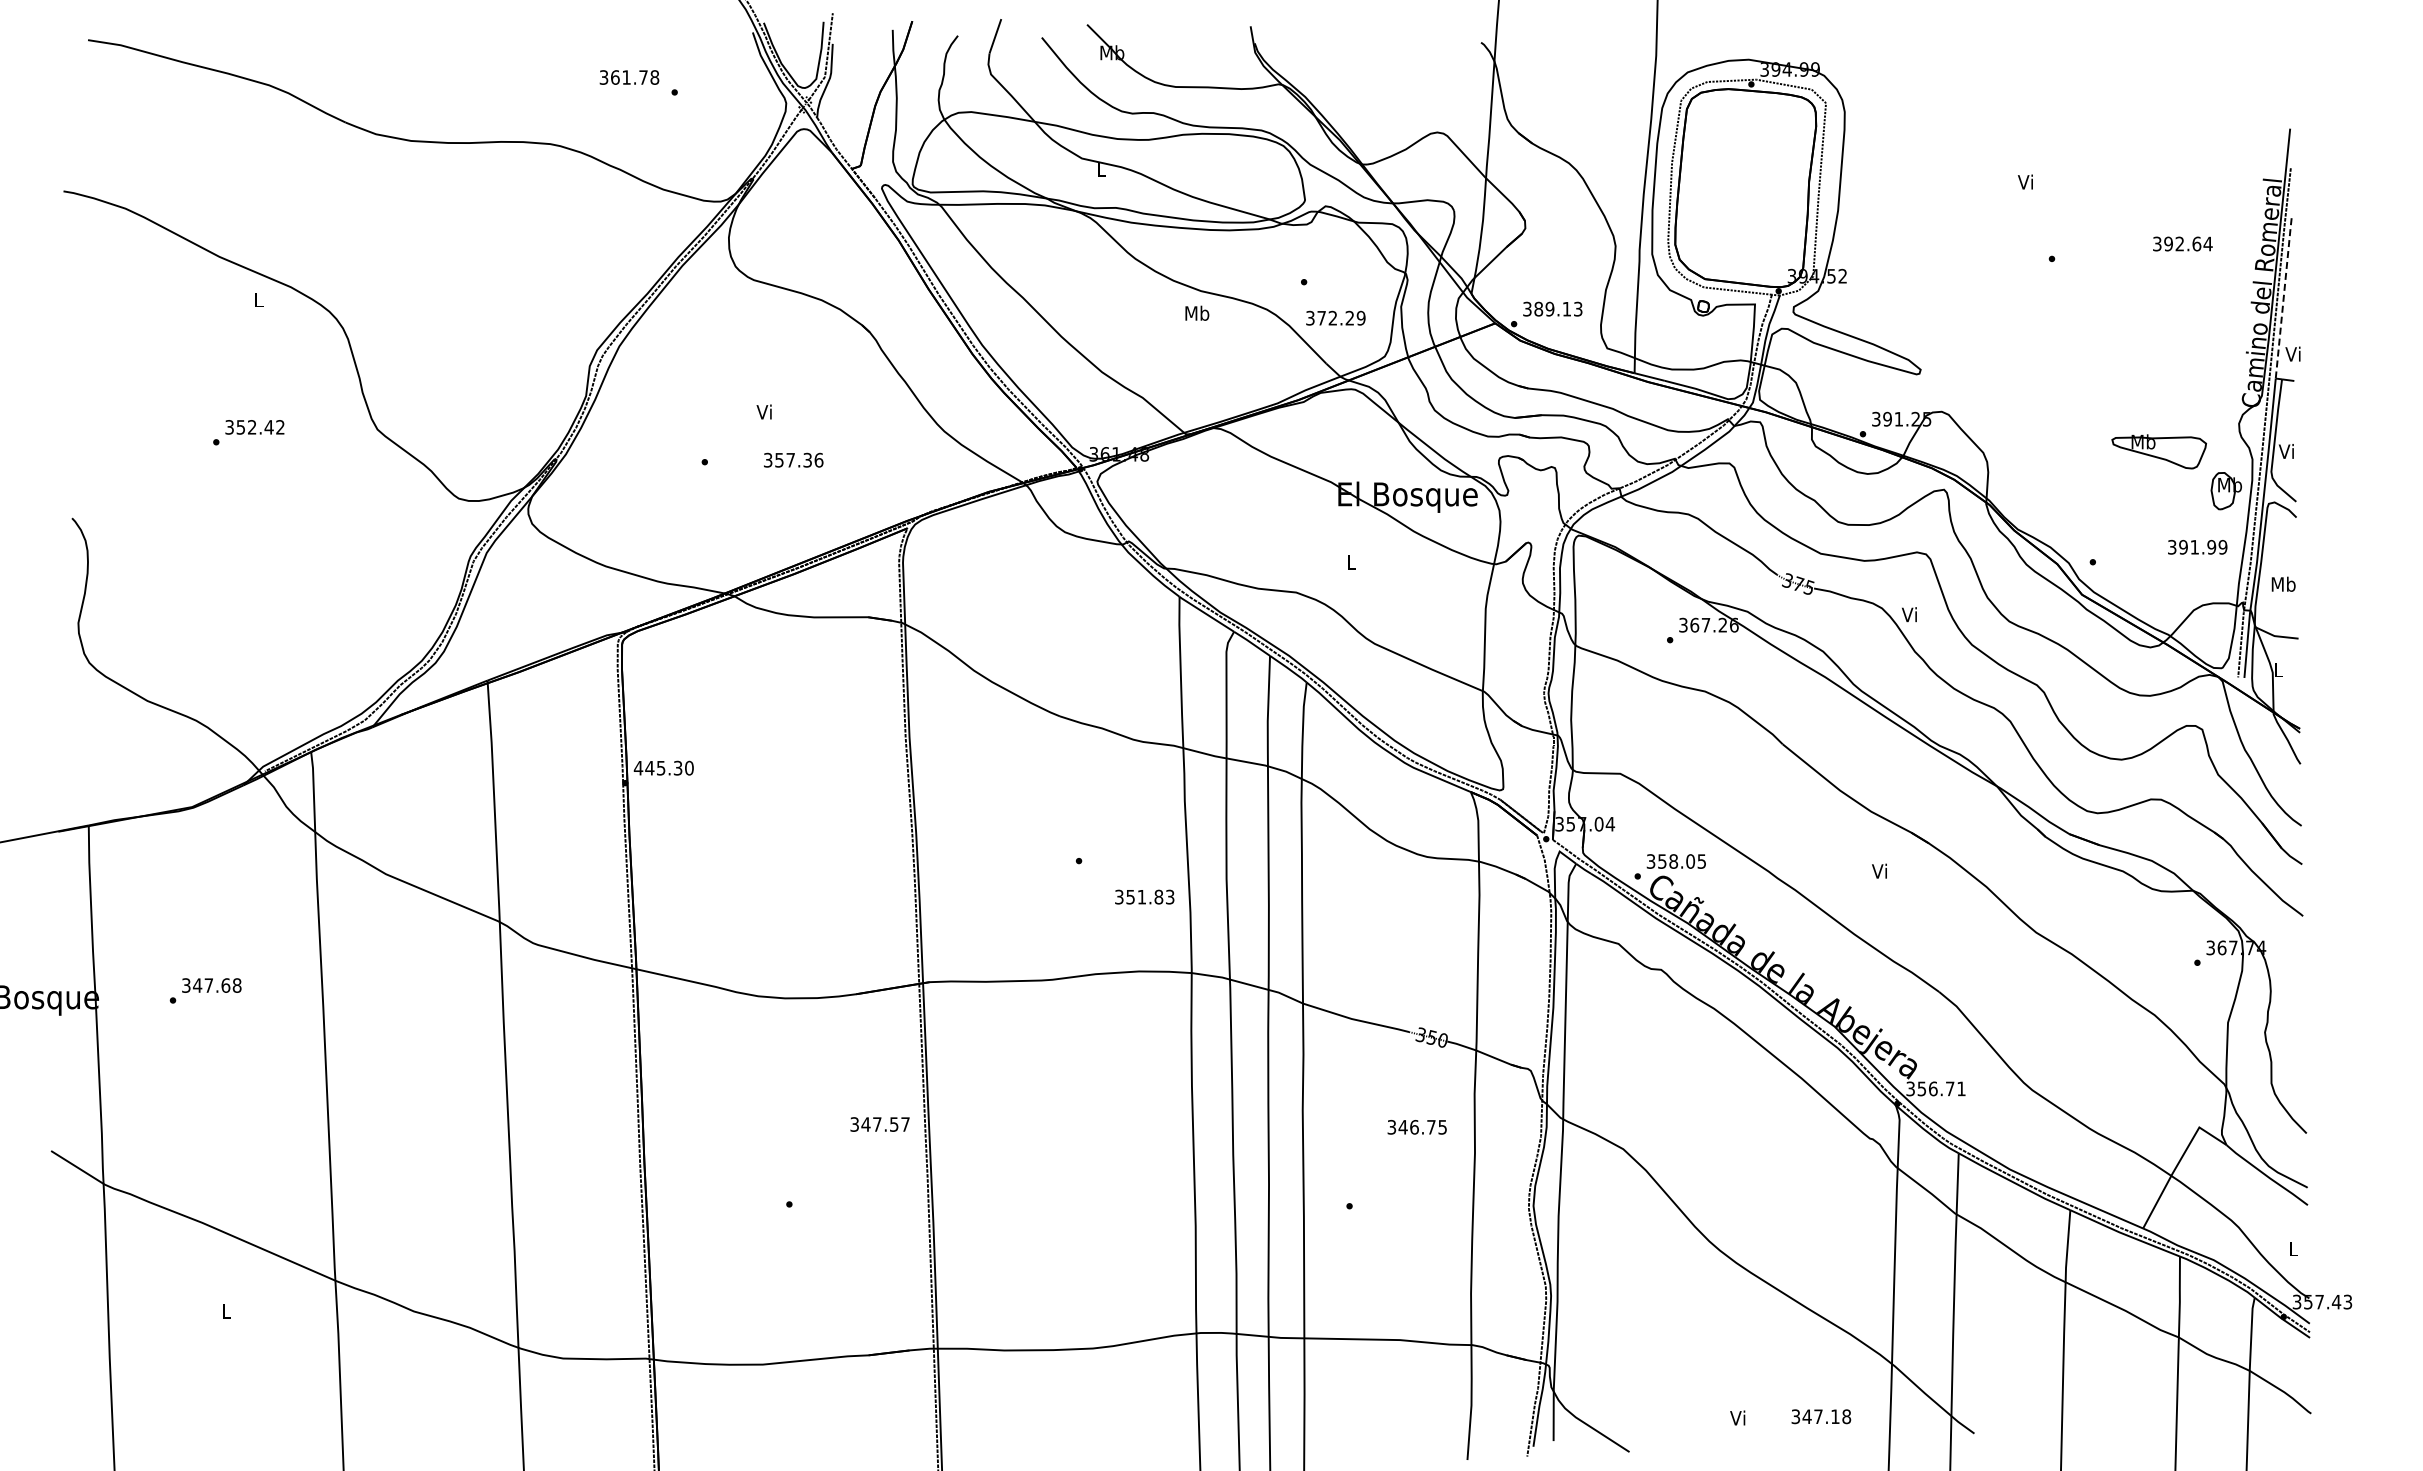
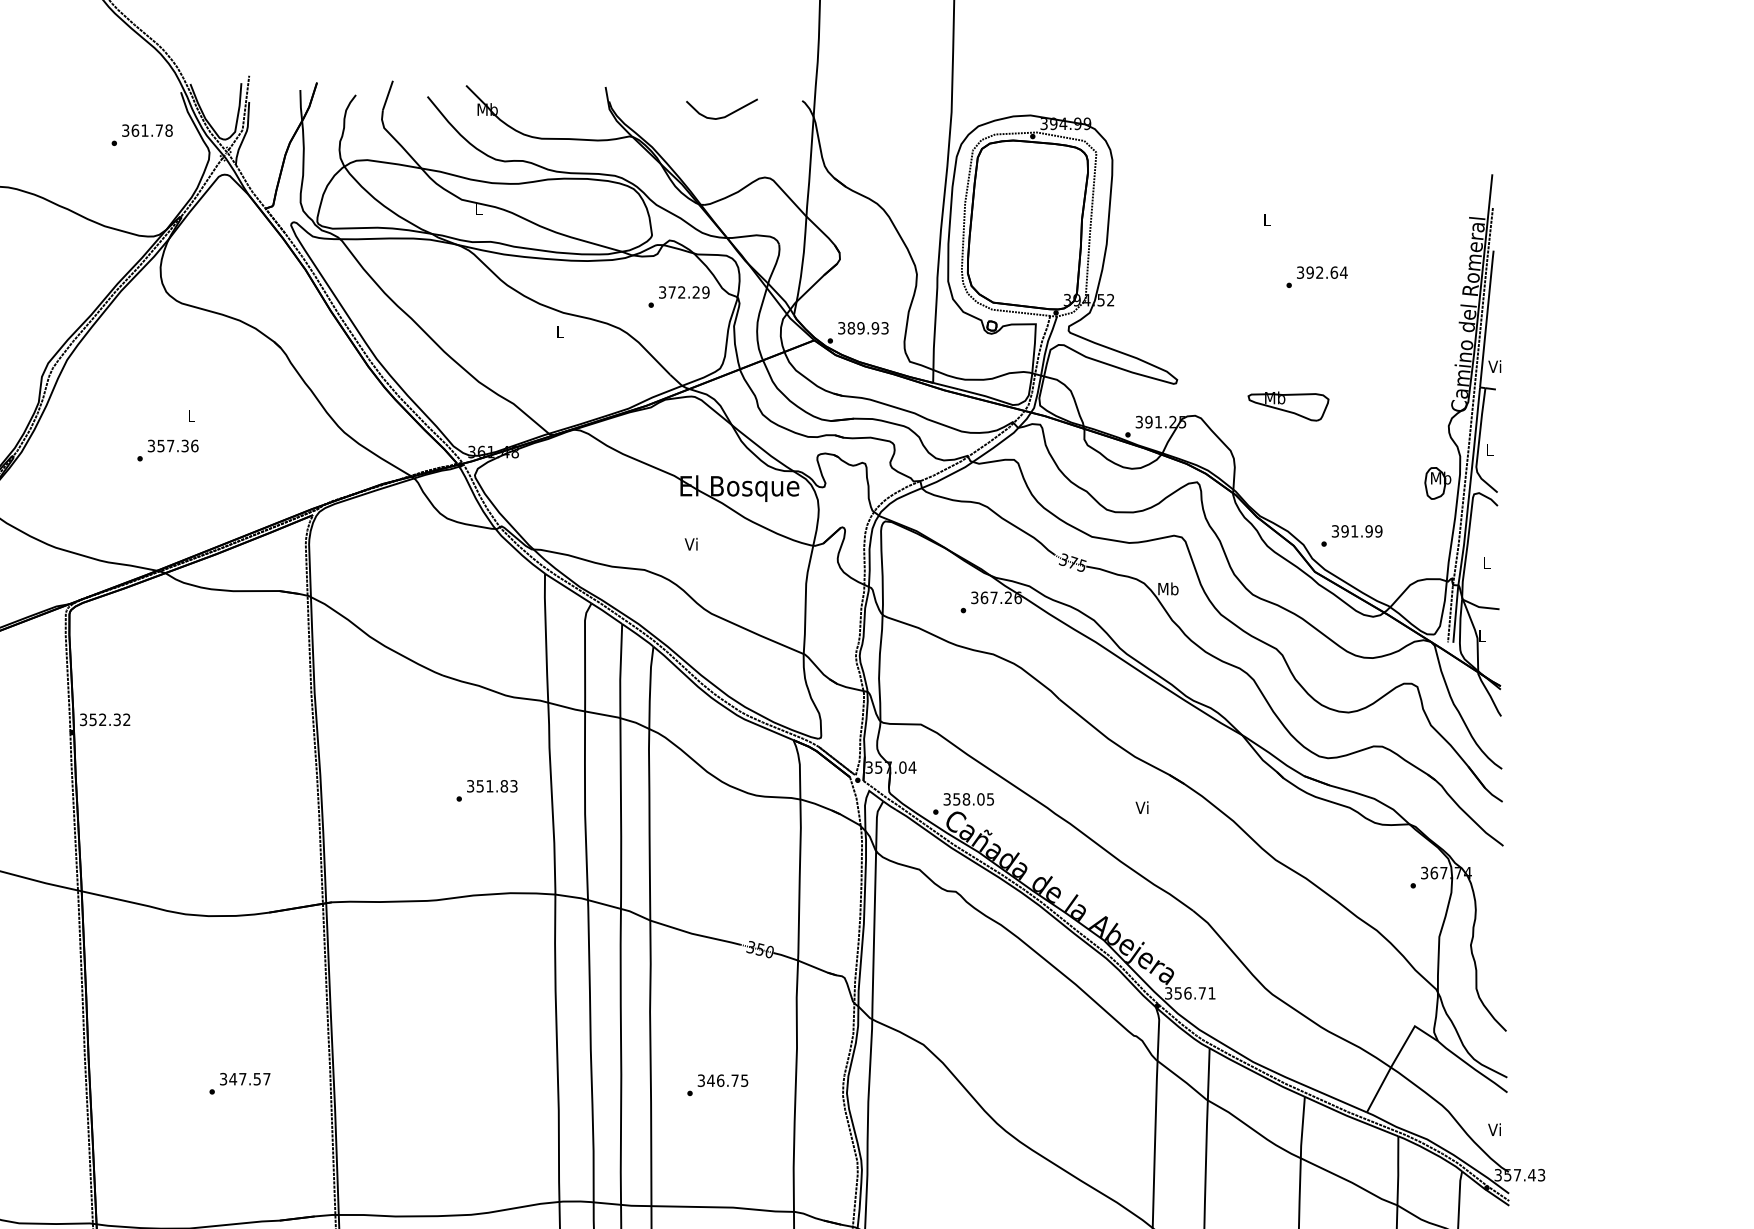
curve: (1390, 60) -> (724, 116), added
text: (629, 77) -> (147, 130), moved
text: (2024, 181) -> (1265, 219), Vi -> L
text: (2182, 243) -> (1322, 272), moved
line: (2283, 298) -> (1486, 319), dashed -> solid
text: (1566, 308) -> (875, 327), 389.13 -> 389.93
text: (1197, 312) -> (560, 331), Mb -> L
text: (1335, 317) -> (684, 291), moved
text: (763, 411) -> (190, 415), Vi -> L
part: (2158, 451) -> (1287, 406), moved
text: (2285, 451) -> (1488, 449), Vi -> L
text: (793, 459) -> (173, 445), moved
text: (2197, 547) -> (1357, 531), moved
text: (1350, 561) -> (690, 543), L -> Vi
text: (2283, 583) -> (1486, 562), Mb -> L
text: (1910, 614) -> (1168, 588), Vi -> Mb
text: (663, 767) -> (104, 719), 445.30 -> 352.32
text: (1144, 896) -> (492, 785), moved
text: (879, 1124) -> (244, 1079), moved
text: (1416, 1127) -> (722, 1080), moved
text: (2292, 1248) -> (1494, 1129), L -> Vi

